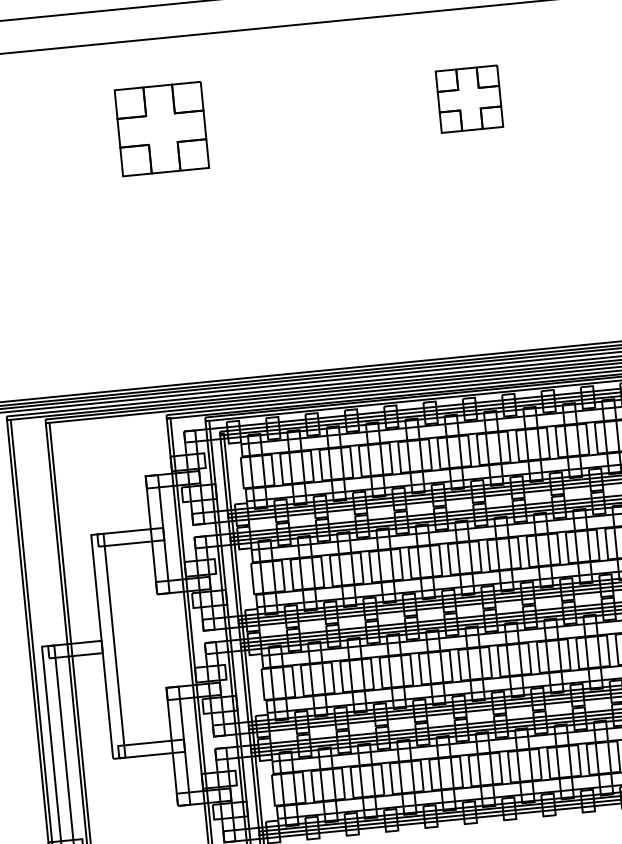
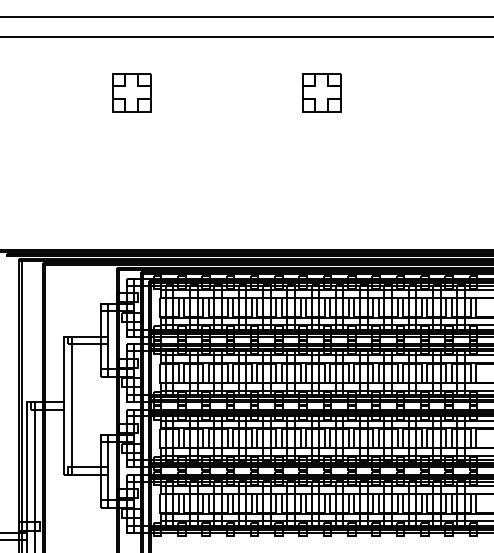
part: (161, 129) -> (131, 92), size x0.71

